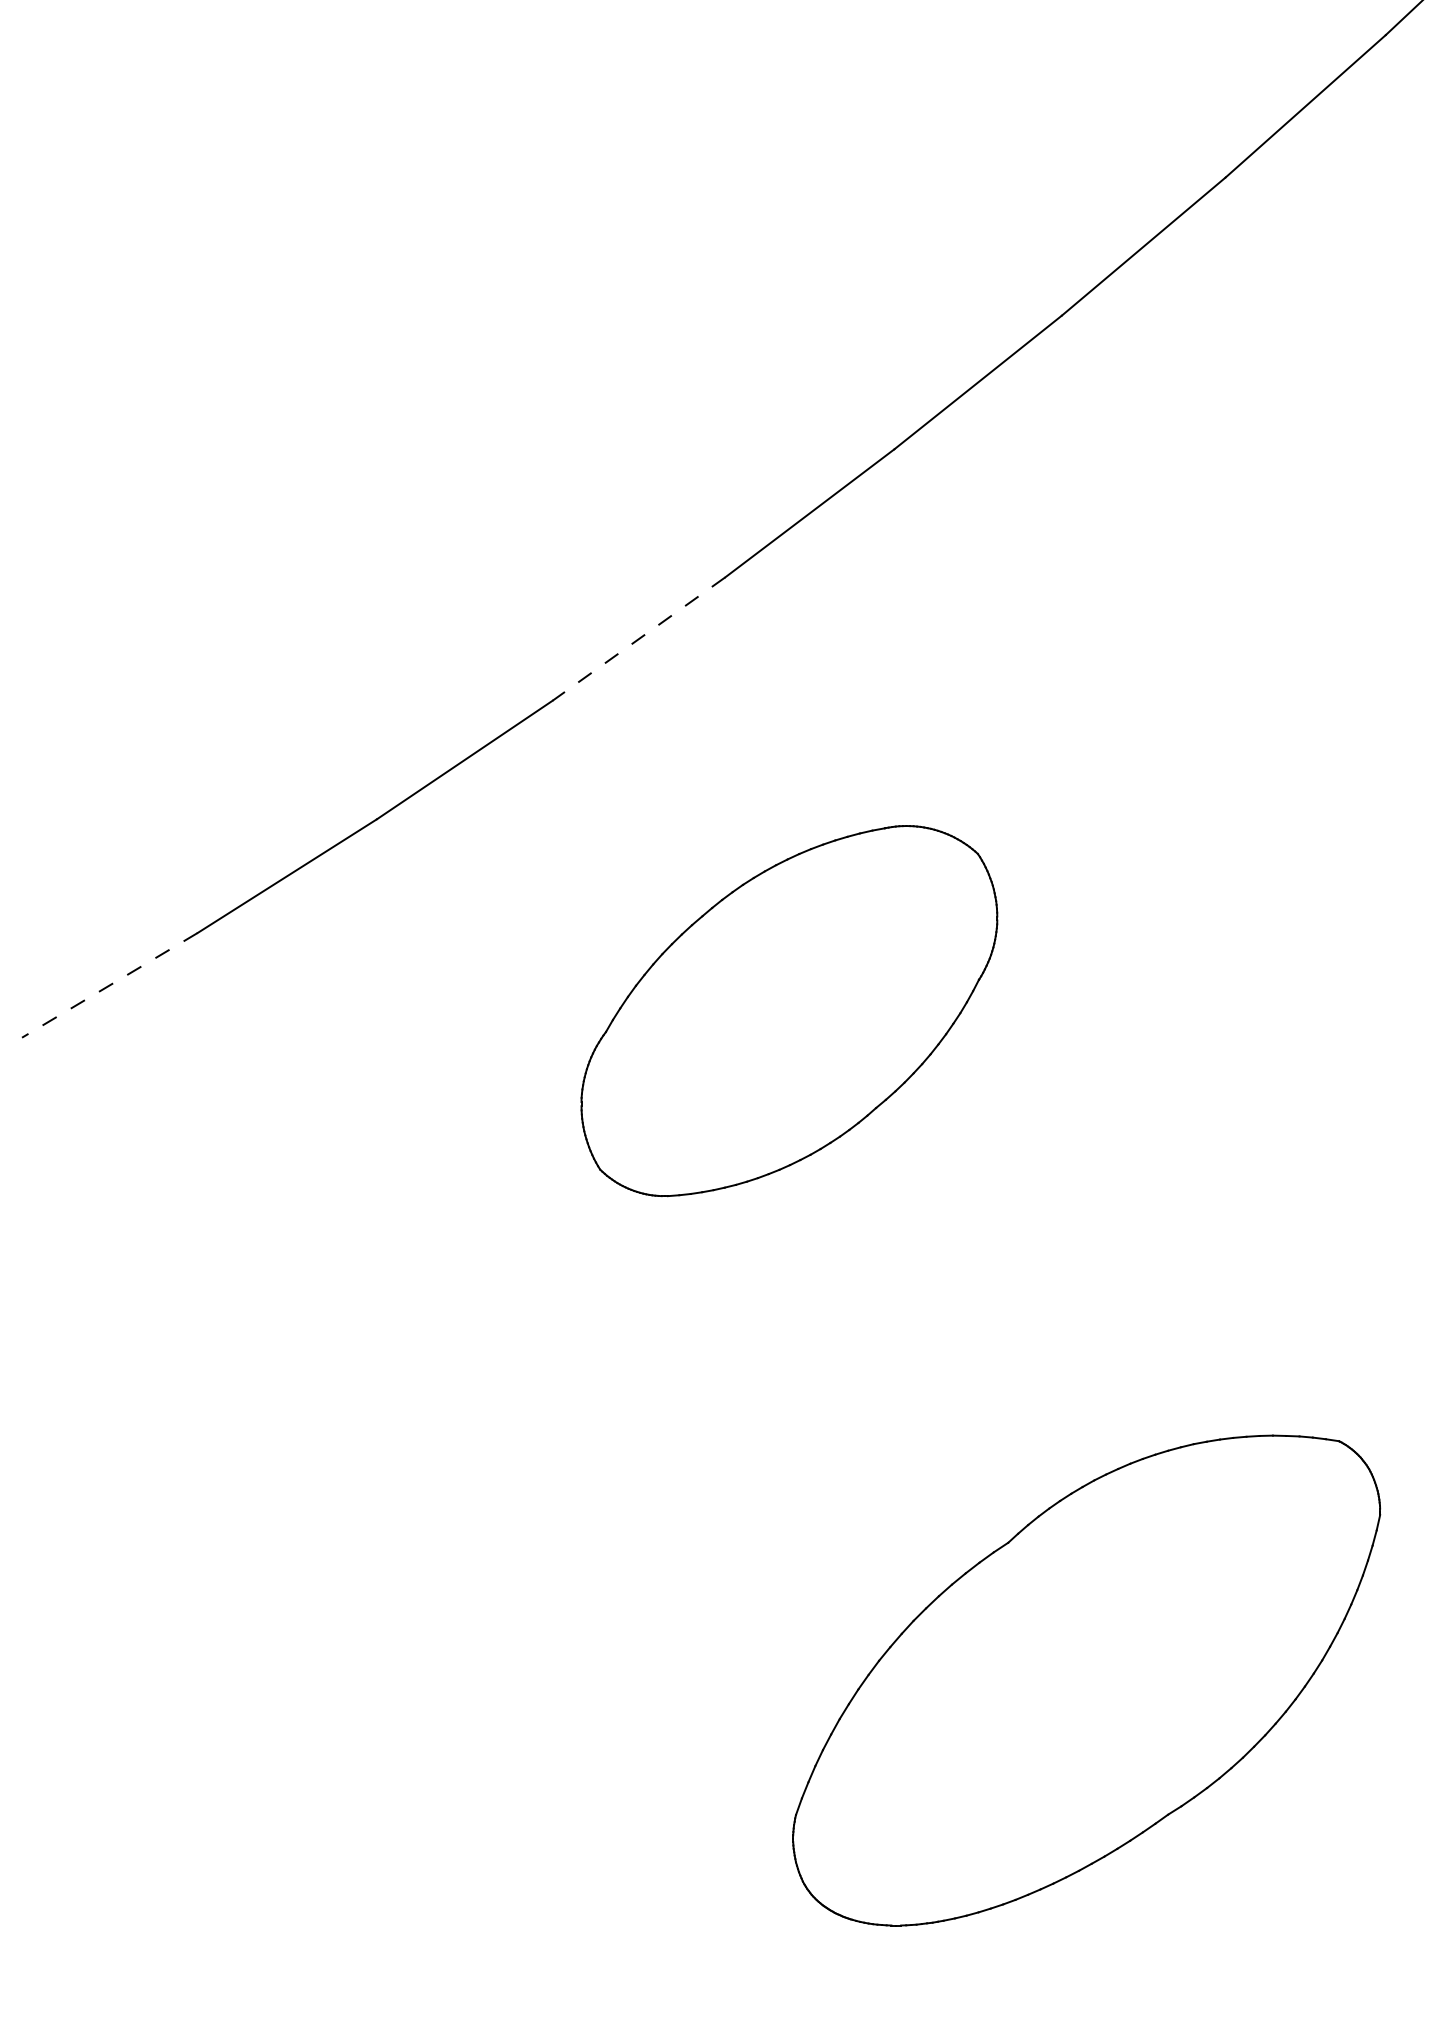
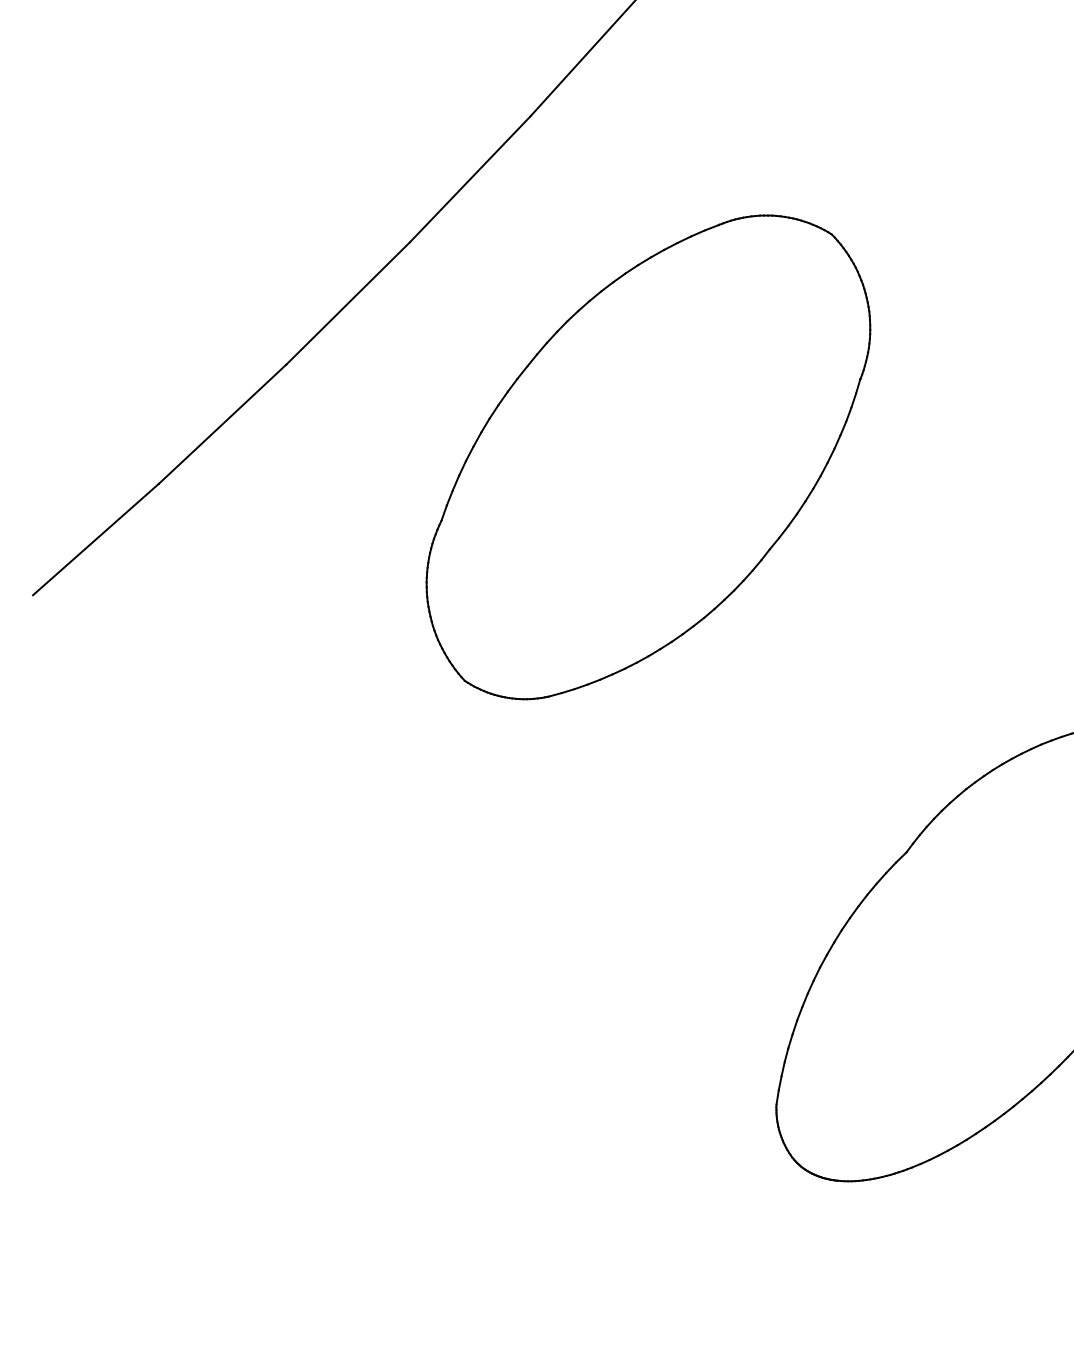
line: (638, 639) -> (469, 179), dashed -> solid
line: (109, 985) -> (95, 539), dashed -> solid
part: (789, 1010) -> (648, 456), size x1.43

